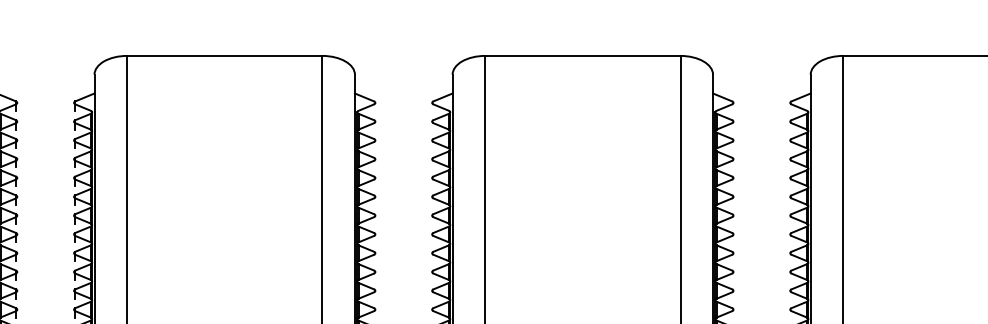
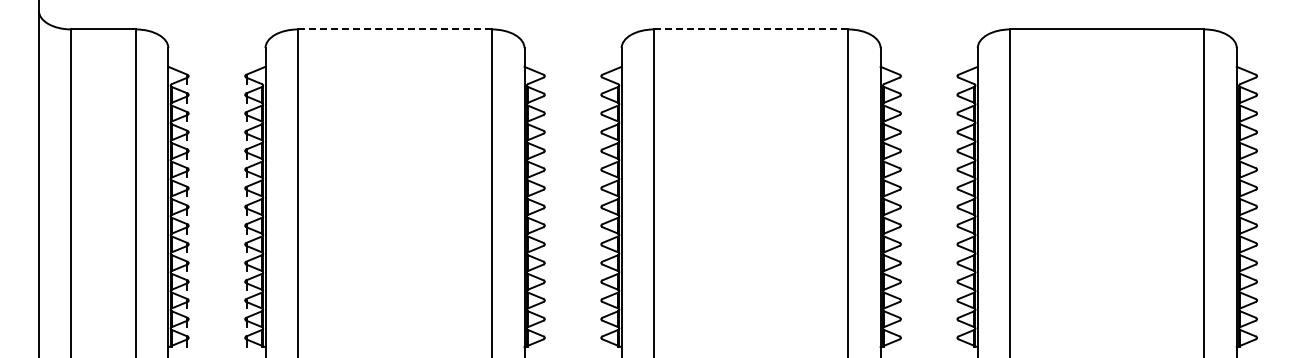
line: (224, 55) -> (394, 29), solid -> dashed
line: (582, 55) -> (750, 29), solid -> dashed

